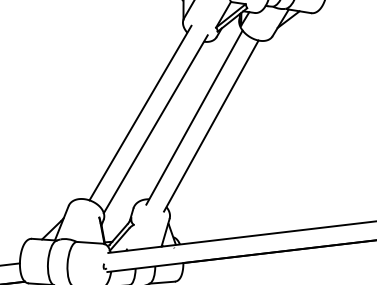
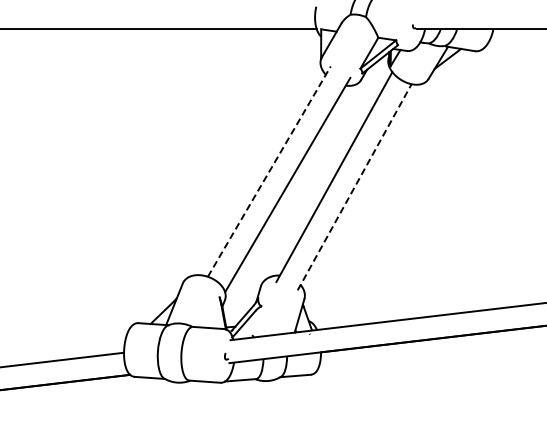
line: (140, 112) -> (269, 171), solid -> dashed
line: (211, 126) -> (354, 187), solid -> dashed

